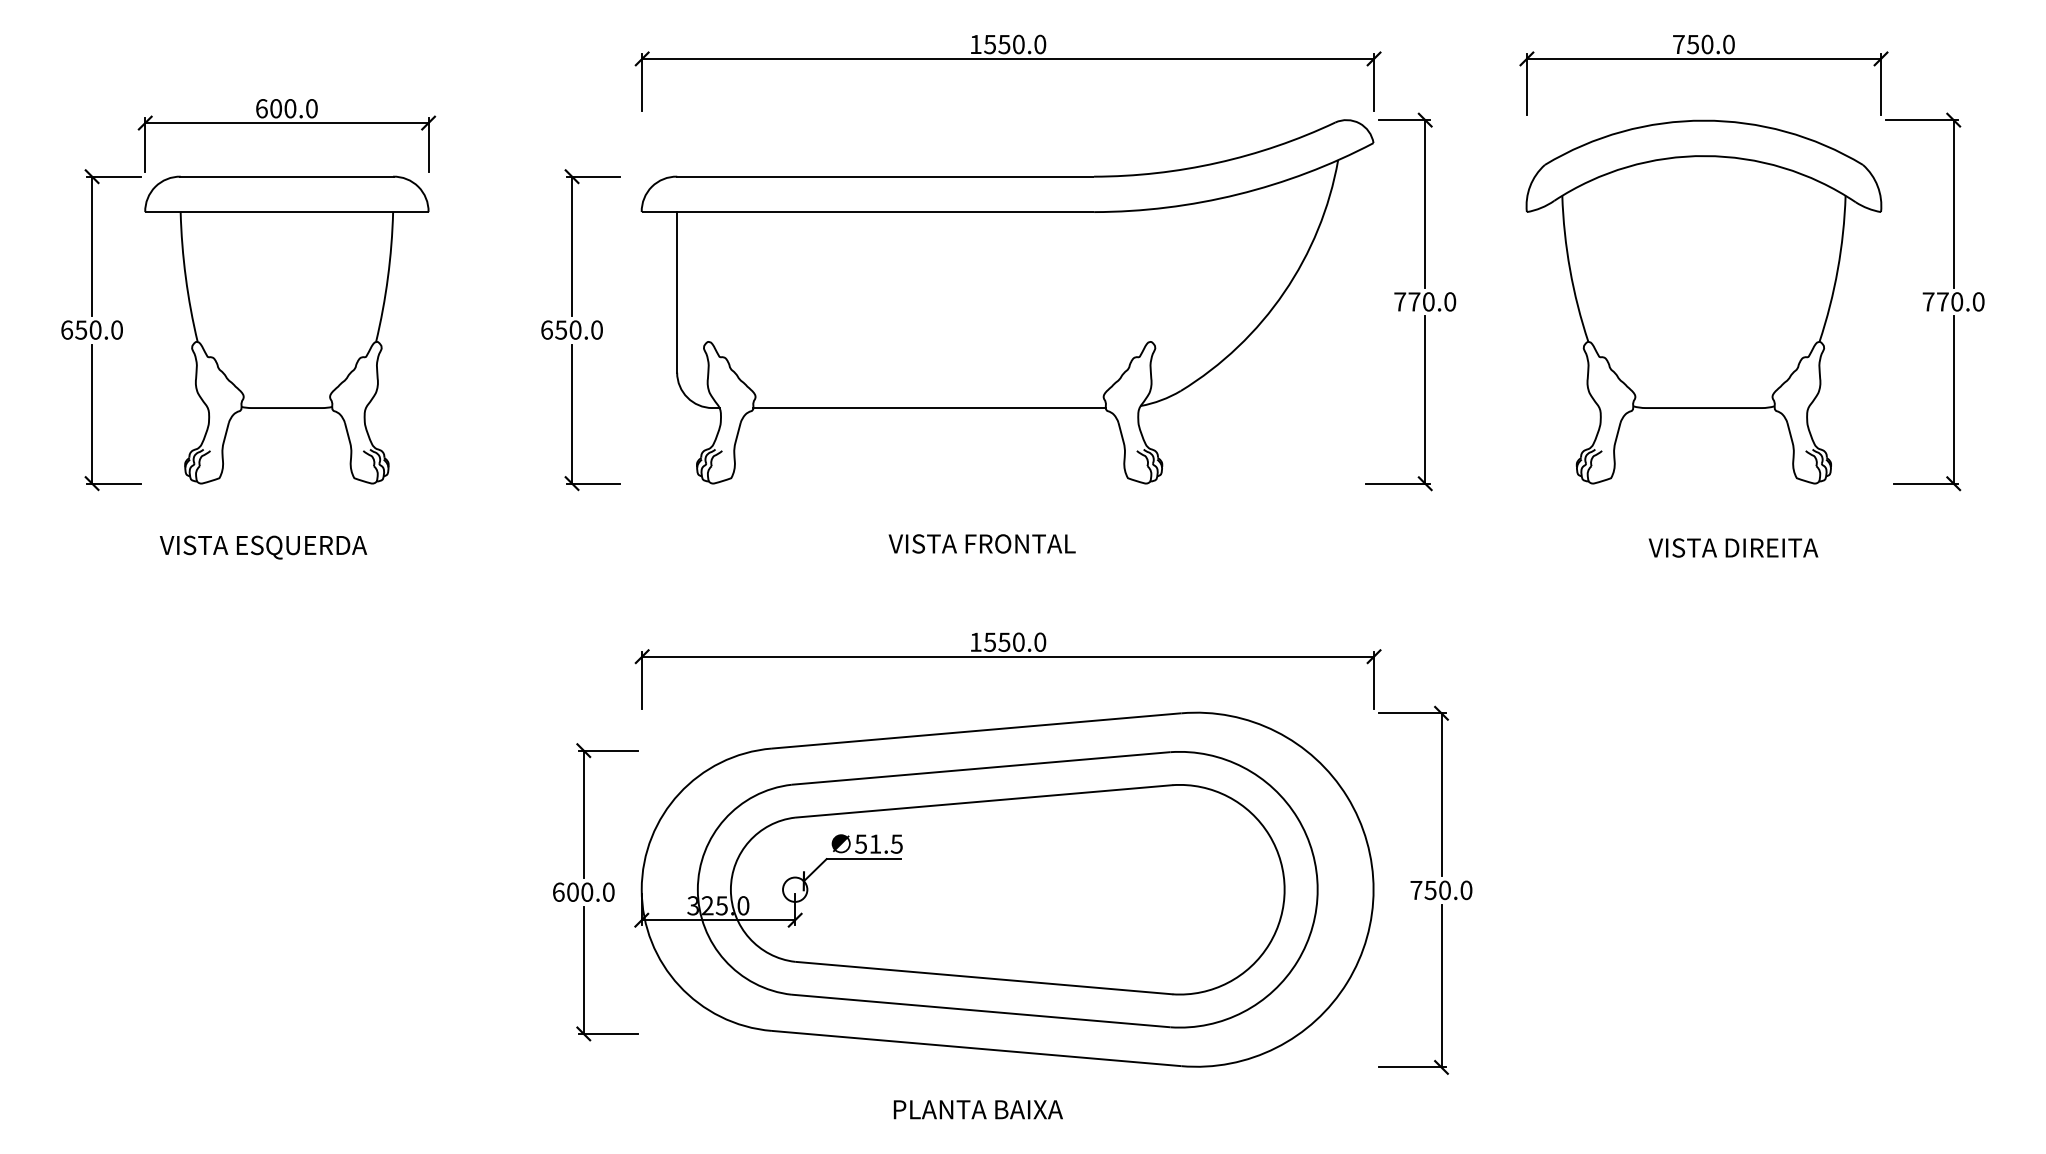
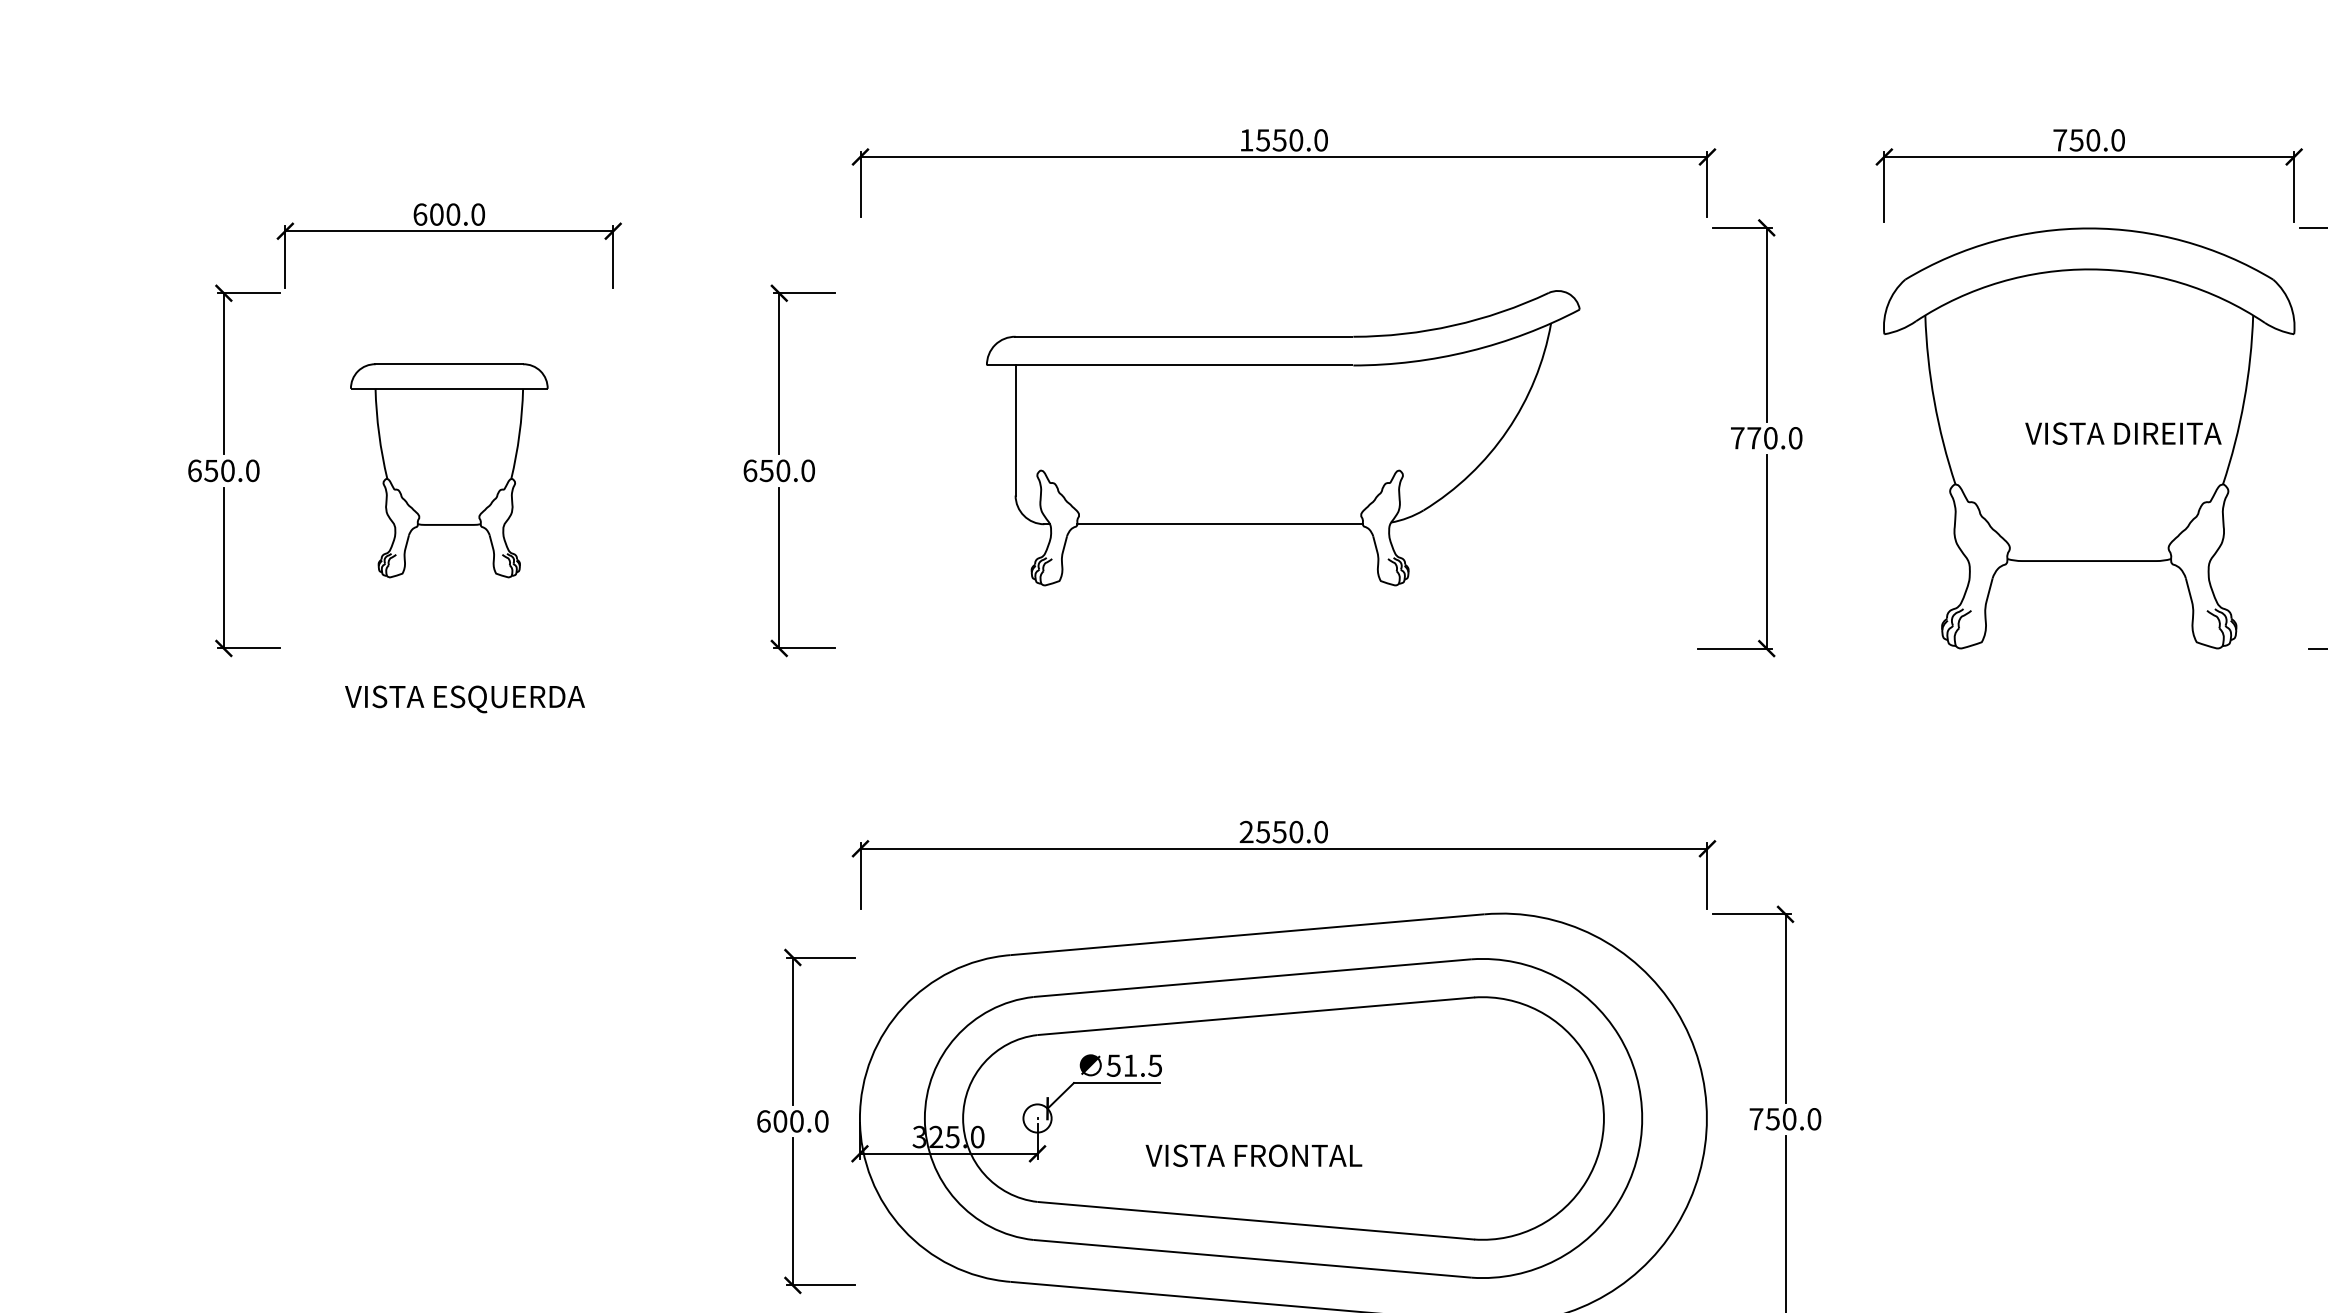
part: (1007, 301) -> (1283, 437), size x0.7
part: (286, 329) -> (448, 470), size x0.6
text: (981, 543) -> (1253, 1155), moved
text: (263, 547) -> (465, 699), moved
text: (1733, 547) -> (2123, 433), moved
text: (975, 641) -> (1246, 831), 1550.0 -> 2550.0

